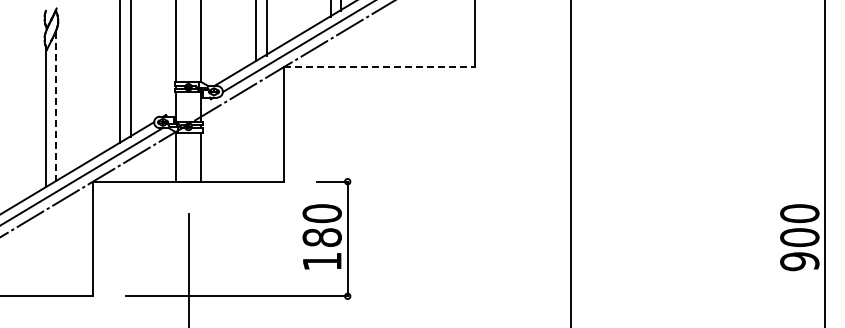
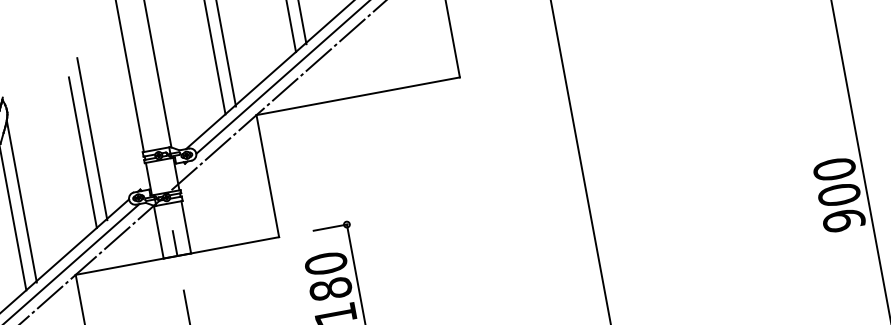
line: (379, 67) -> (358, 96), dashed -> solid
line: (56, 105) -> (21, 200), dashed -> solid
line: (188, 169) -> (174, 243), added

